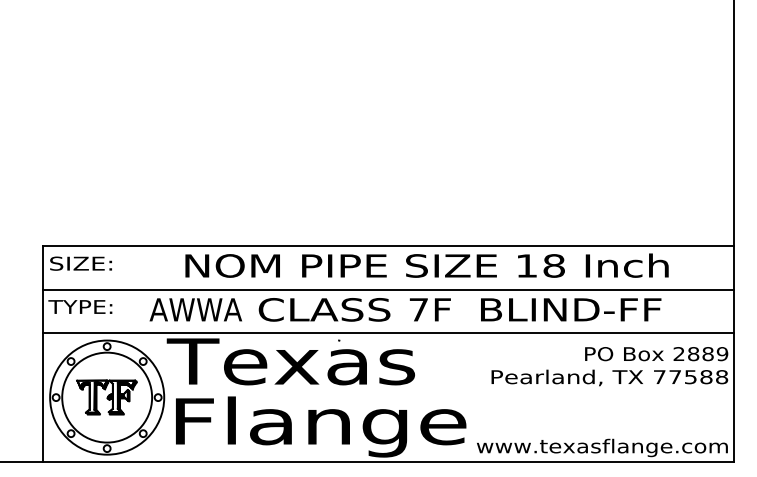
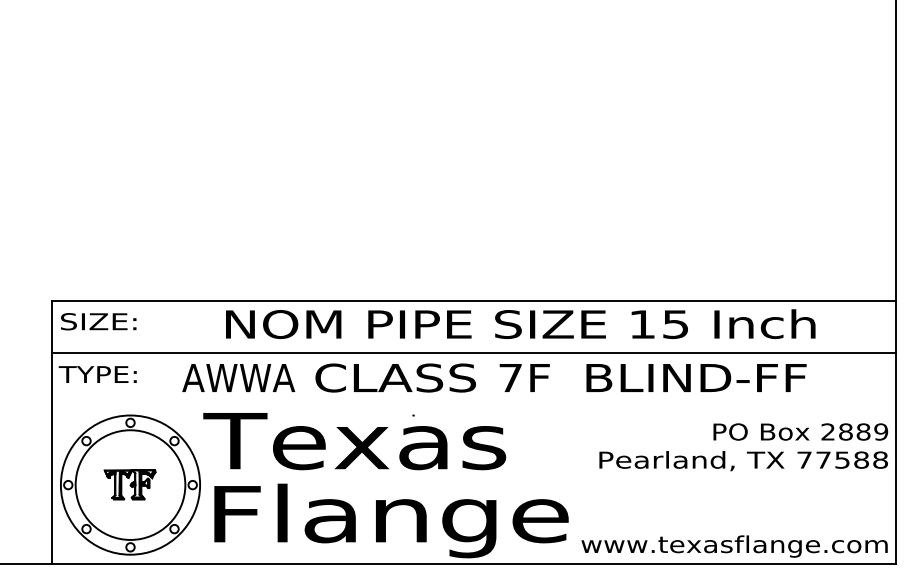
text: (553, 265) -> (674, 323), 18 -> 15
line: (388, 332) -> (473, 405), removed
part: (106, 397) -> (129, 484), size x0.7

